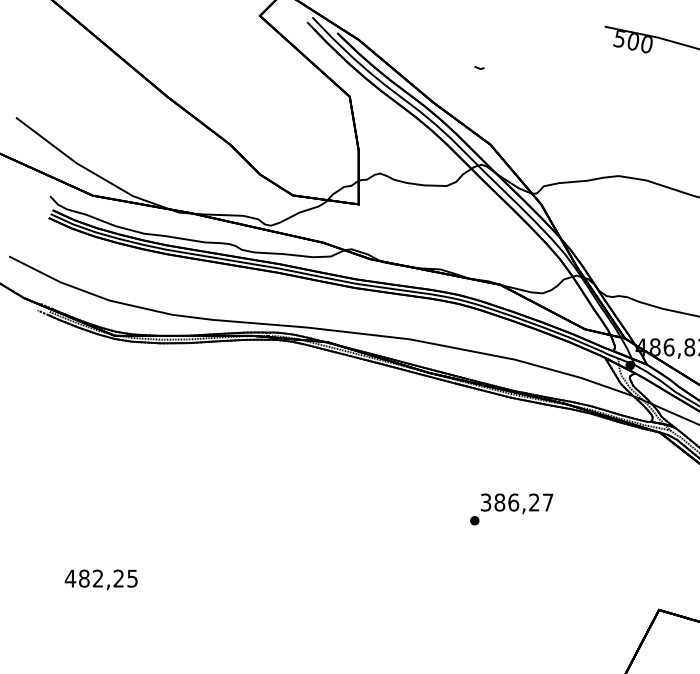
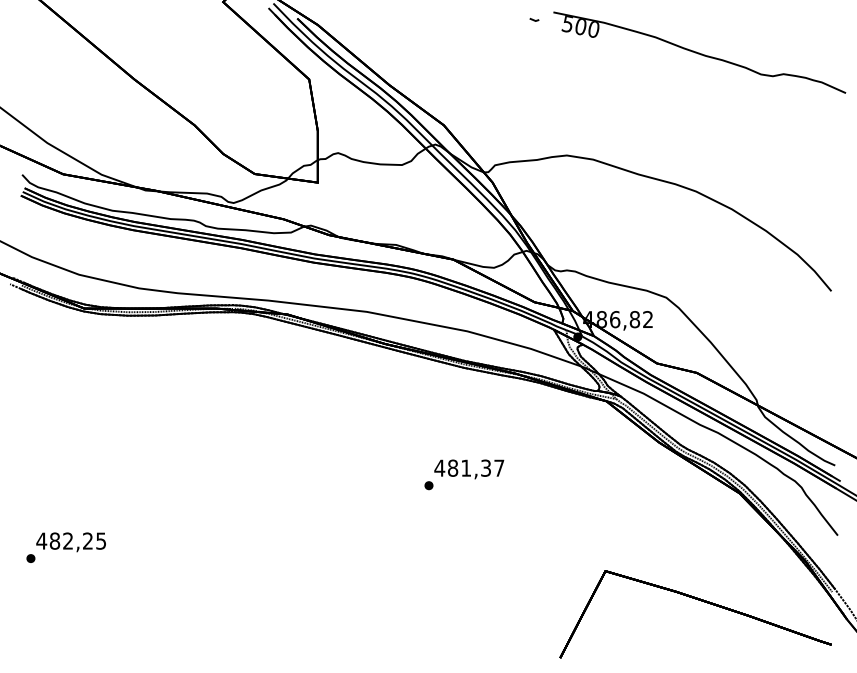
line: (479, 67) -> (534, 19), moved
text: (509, 501) -> (462, 467), 386,27 -> 481,37
part: (58, 596) -> (30, 558), added

